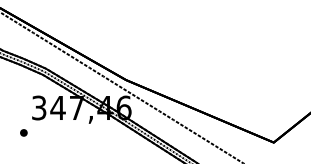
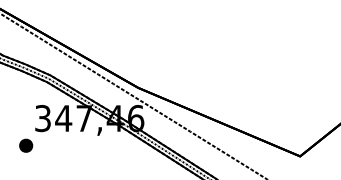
part: (23, 132) -> (25, 145), size x1.67

